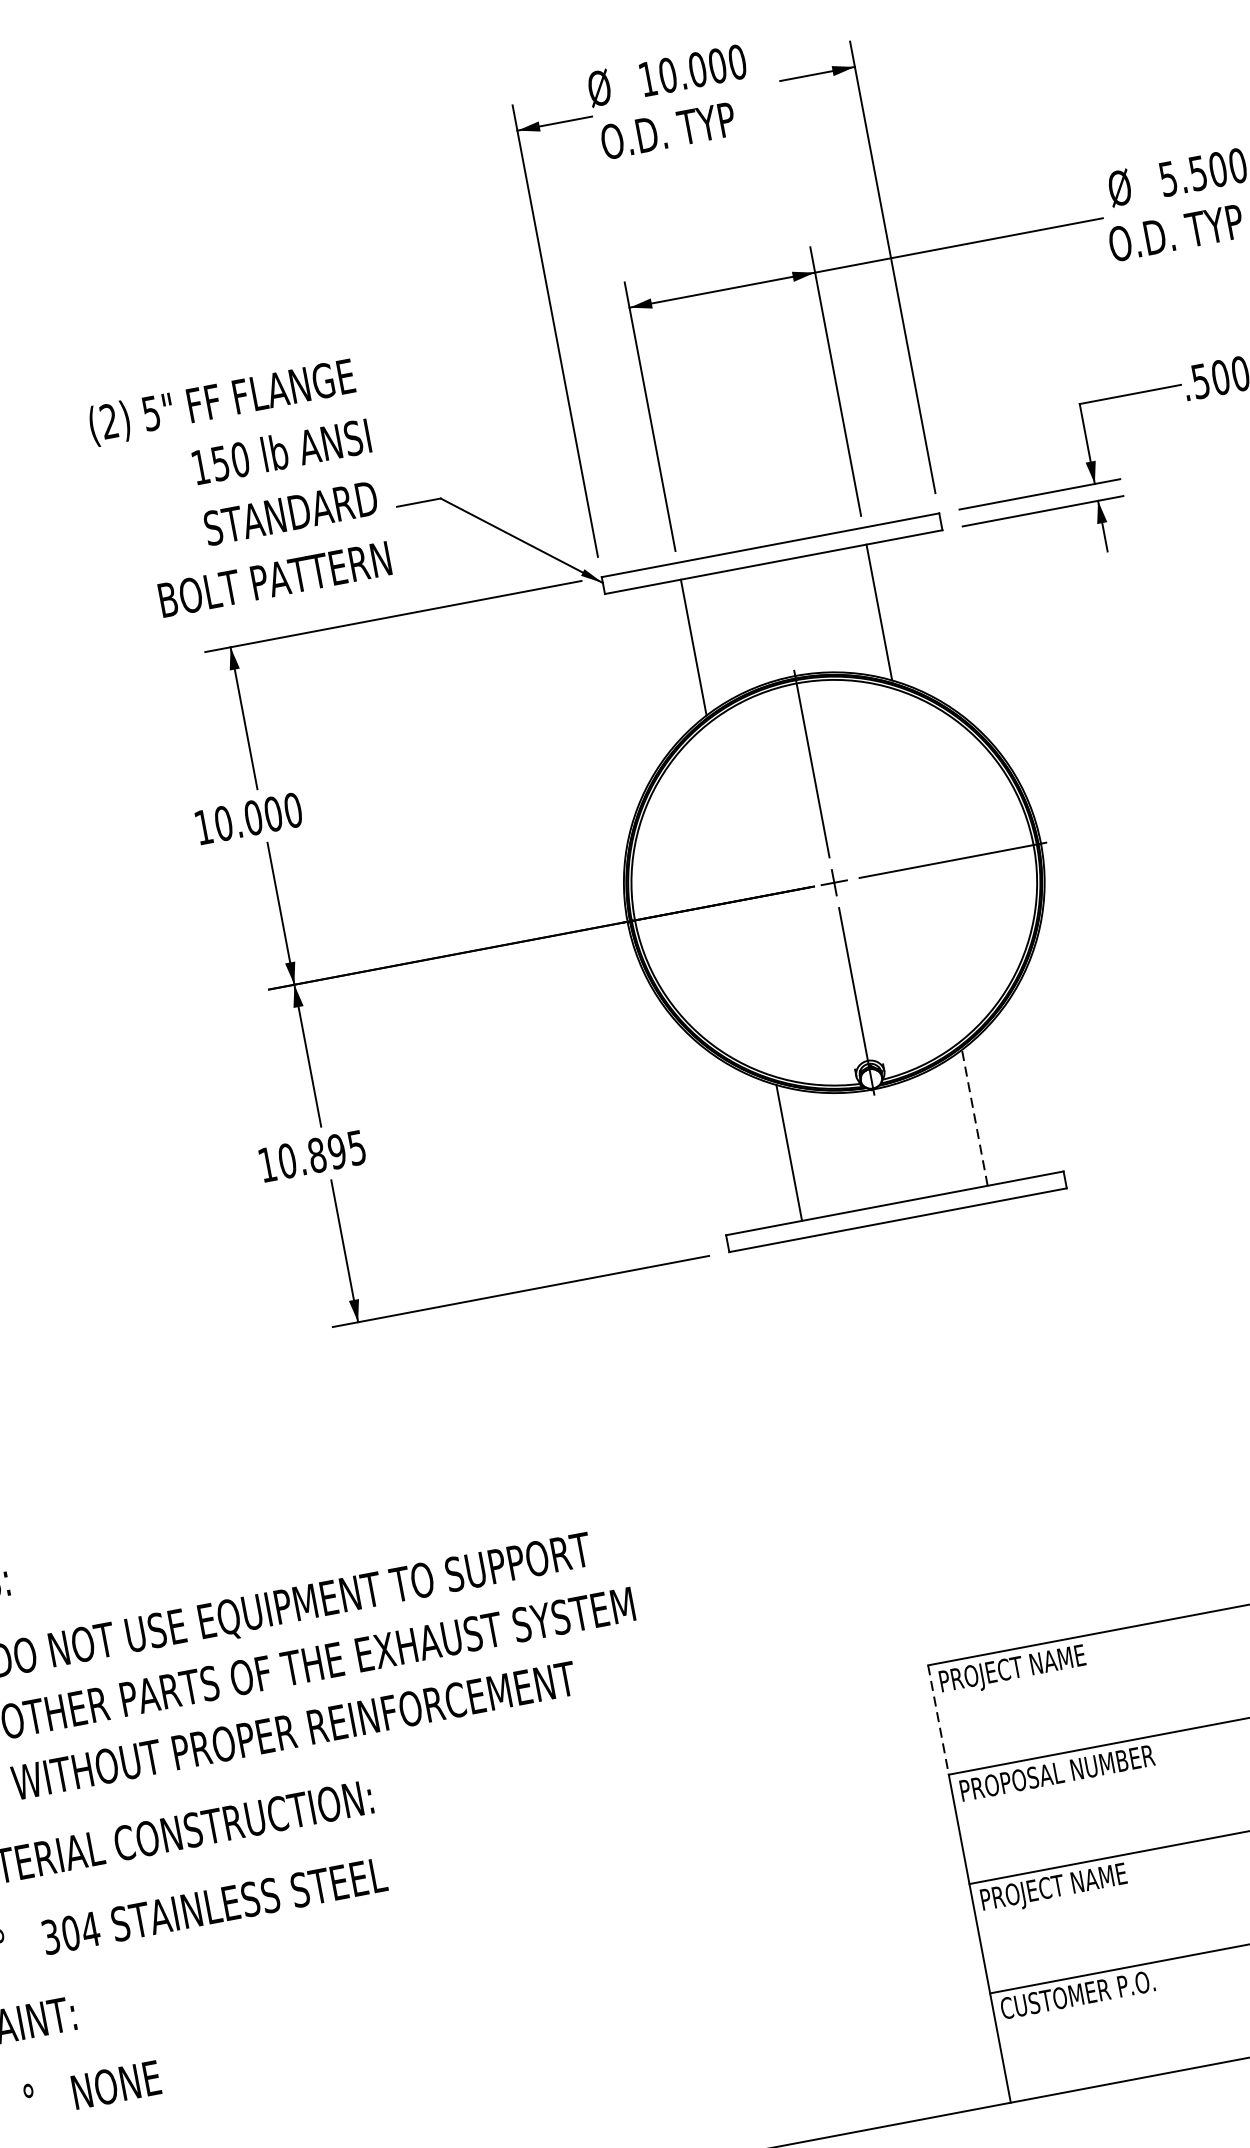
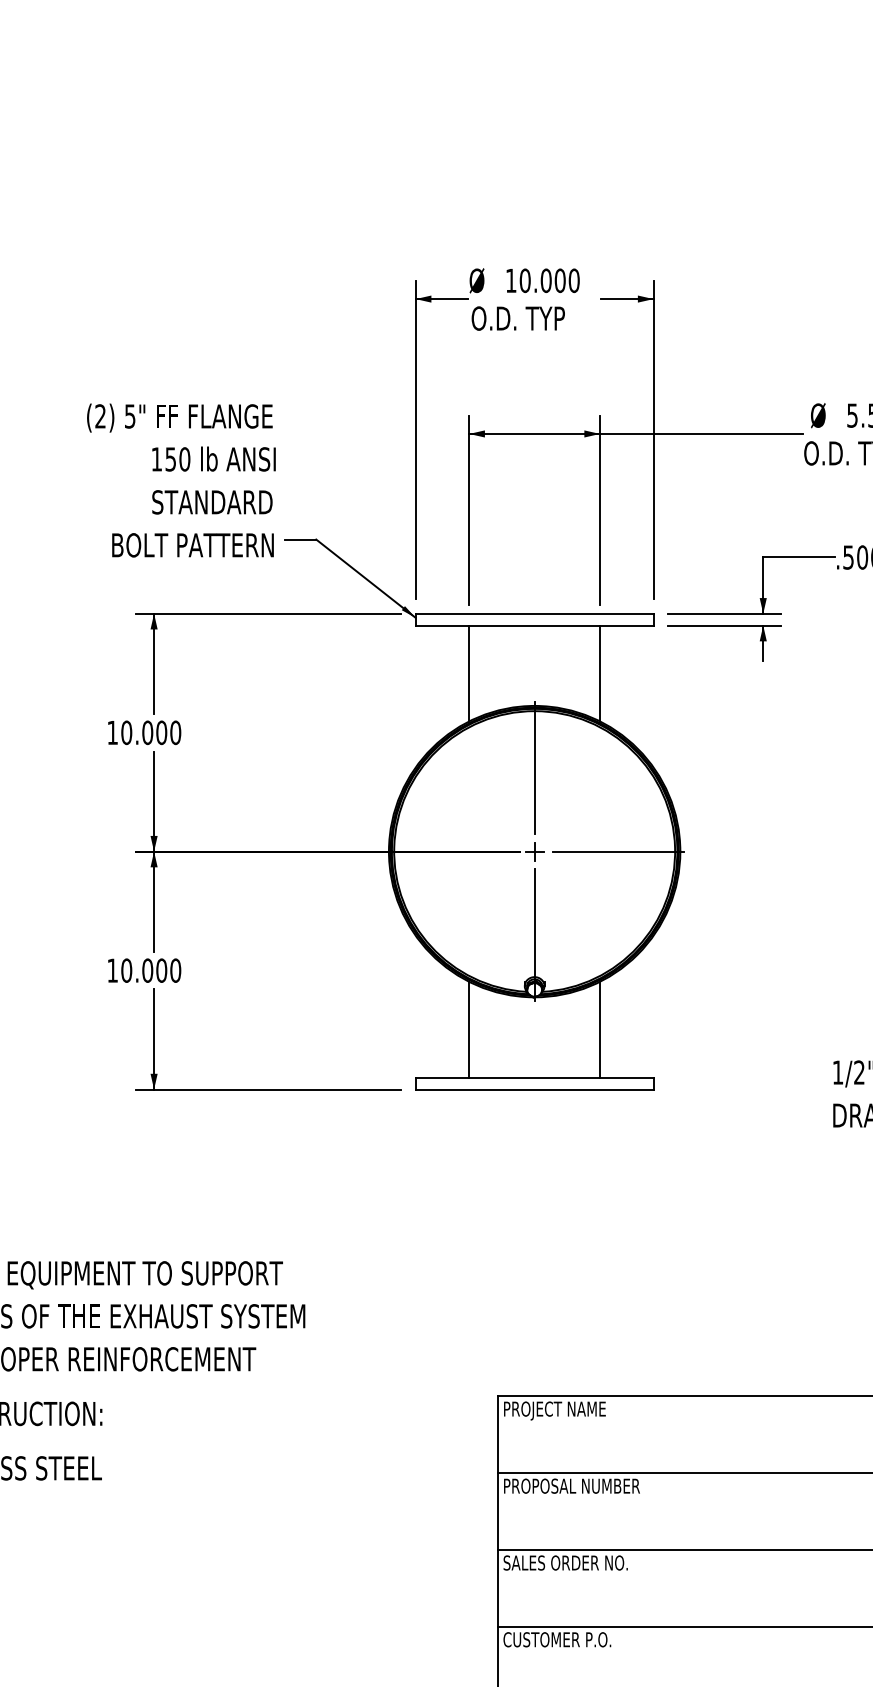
text: (241, 490) -> (181, 480), moved
line: (975, 1117) -> (600, 1029), dashed -> solid
text: (336, 1151) -> (161, 970), 10.895 -> 10.000
line: (937, 1719) -> (497, 1434), dashed -> solid
text: (1069, 1885) -> (565, 1564), PROJECT NAME -> SALES ORDER NO.

